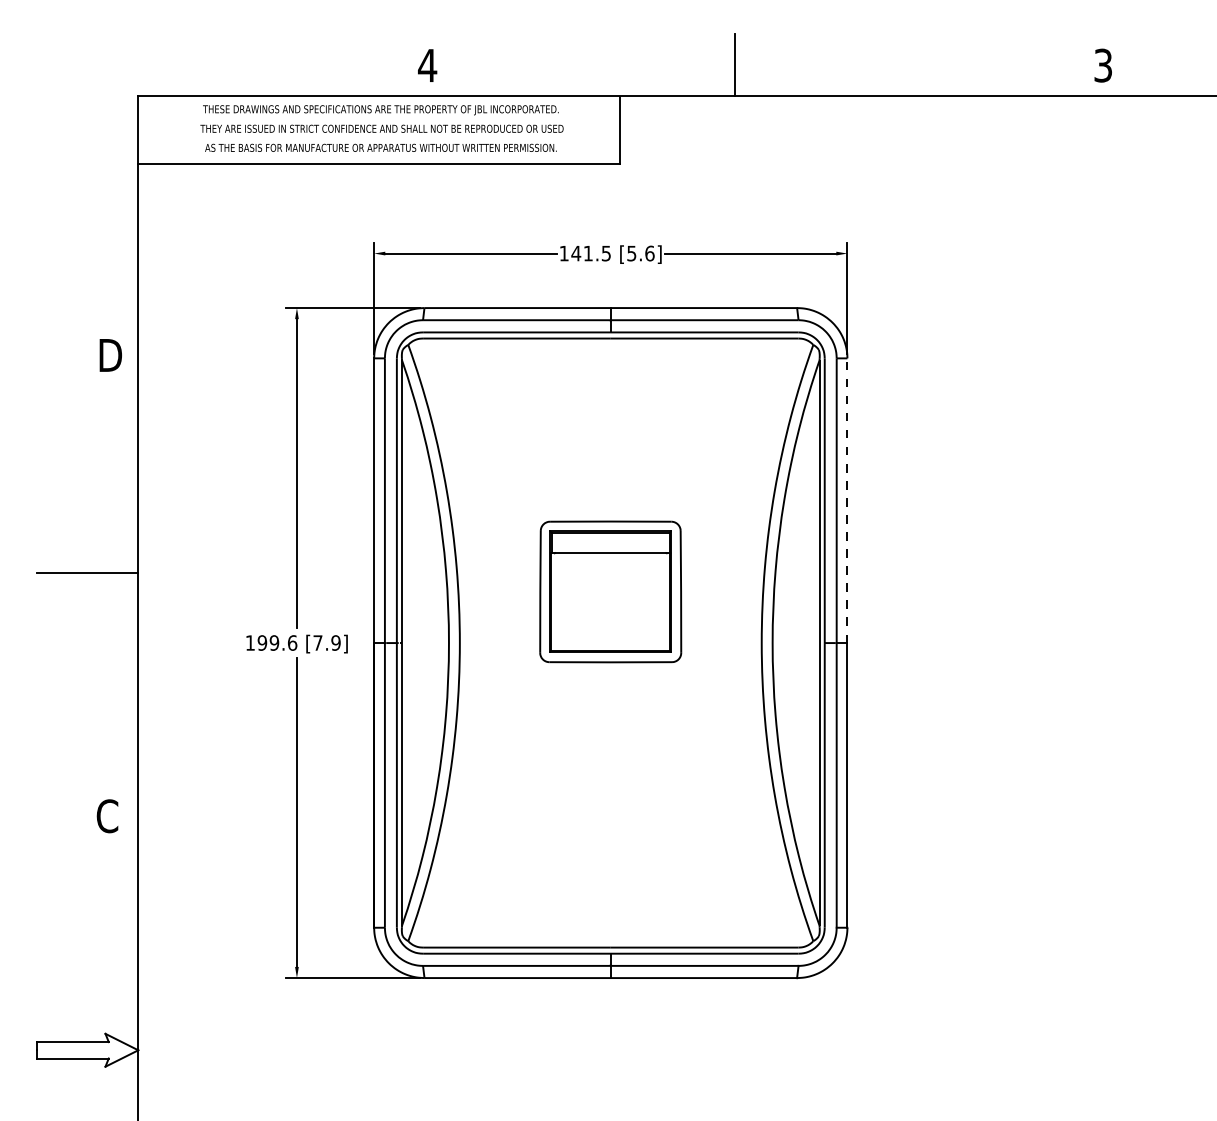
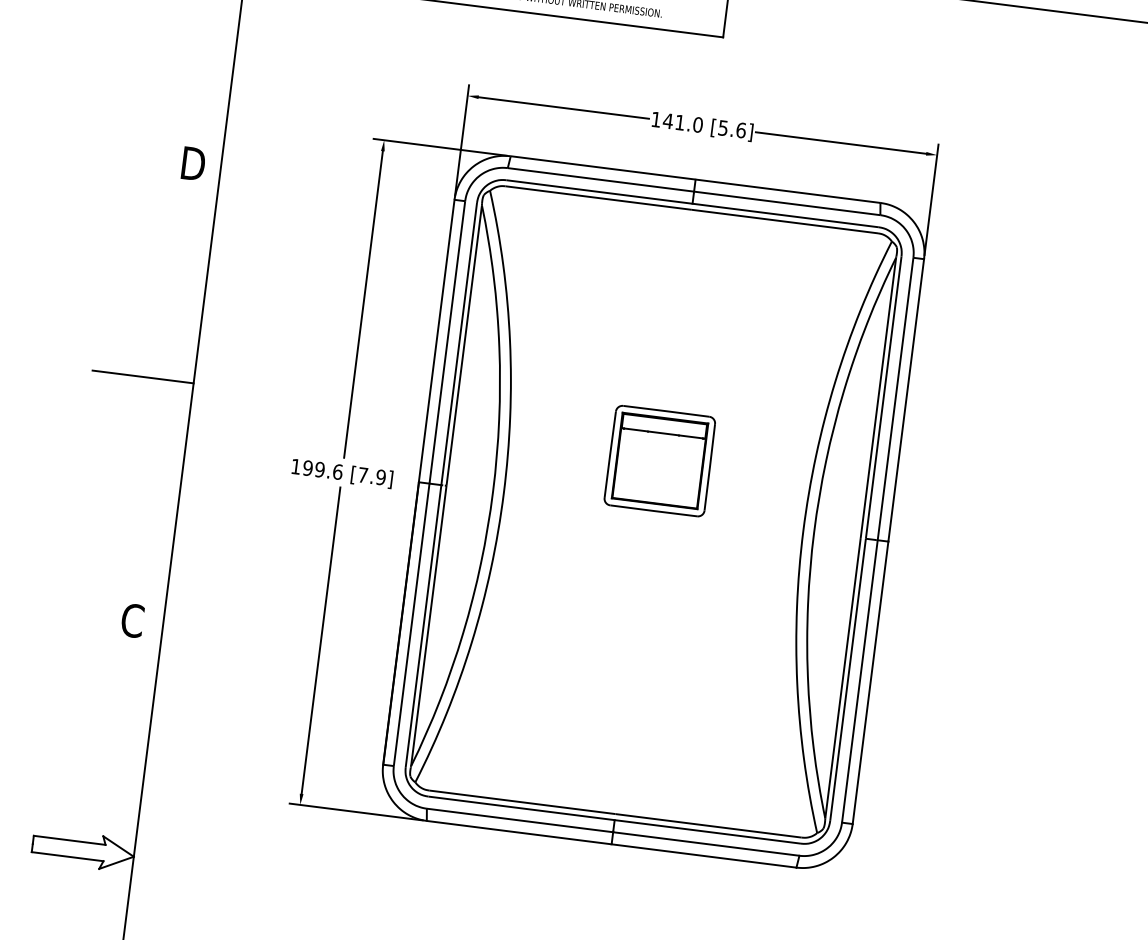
text: (606, 253) -> (698, 124), 141.5 -> 141.0
line: (847, 500) -> (906, 400), dashed -> solid
part: (610, 591) -> (659, 460), size x0.71

